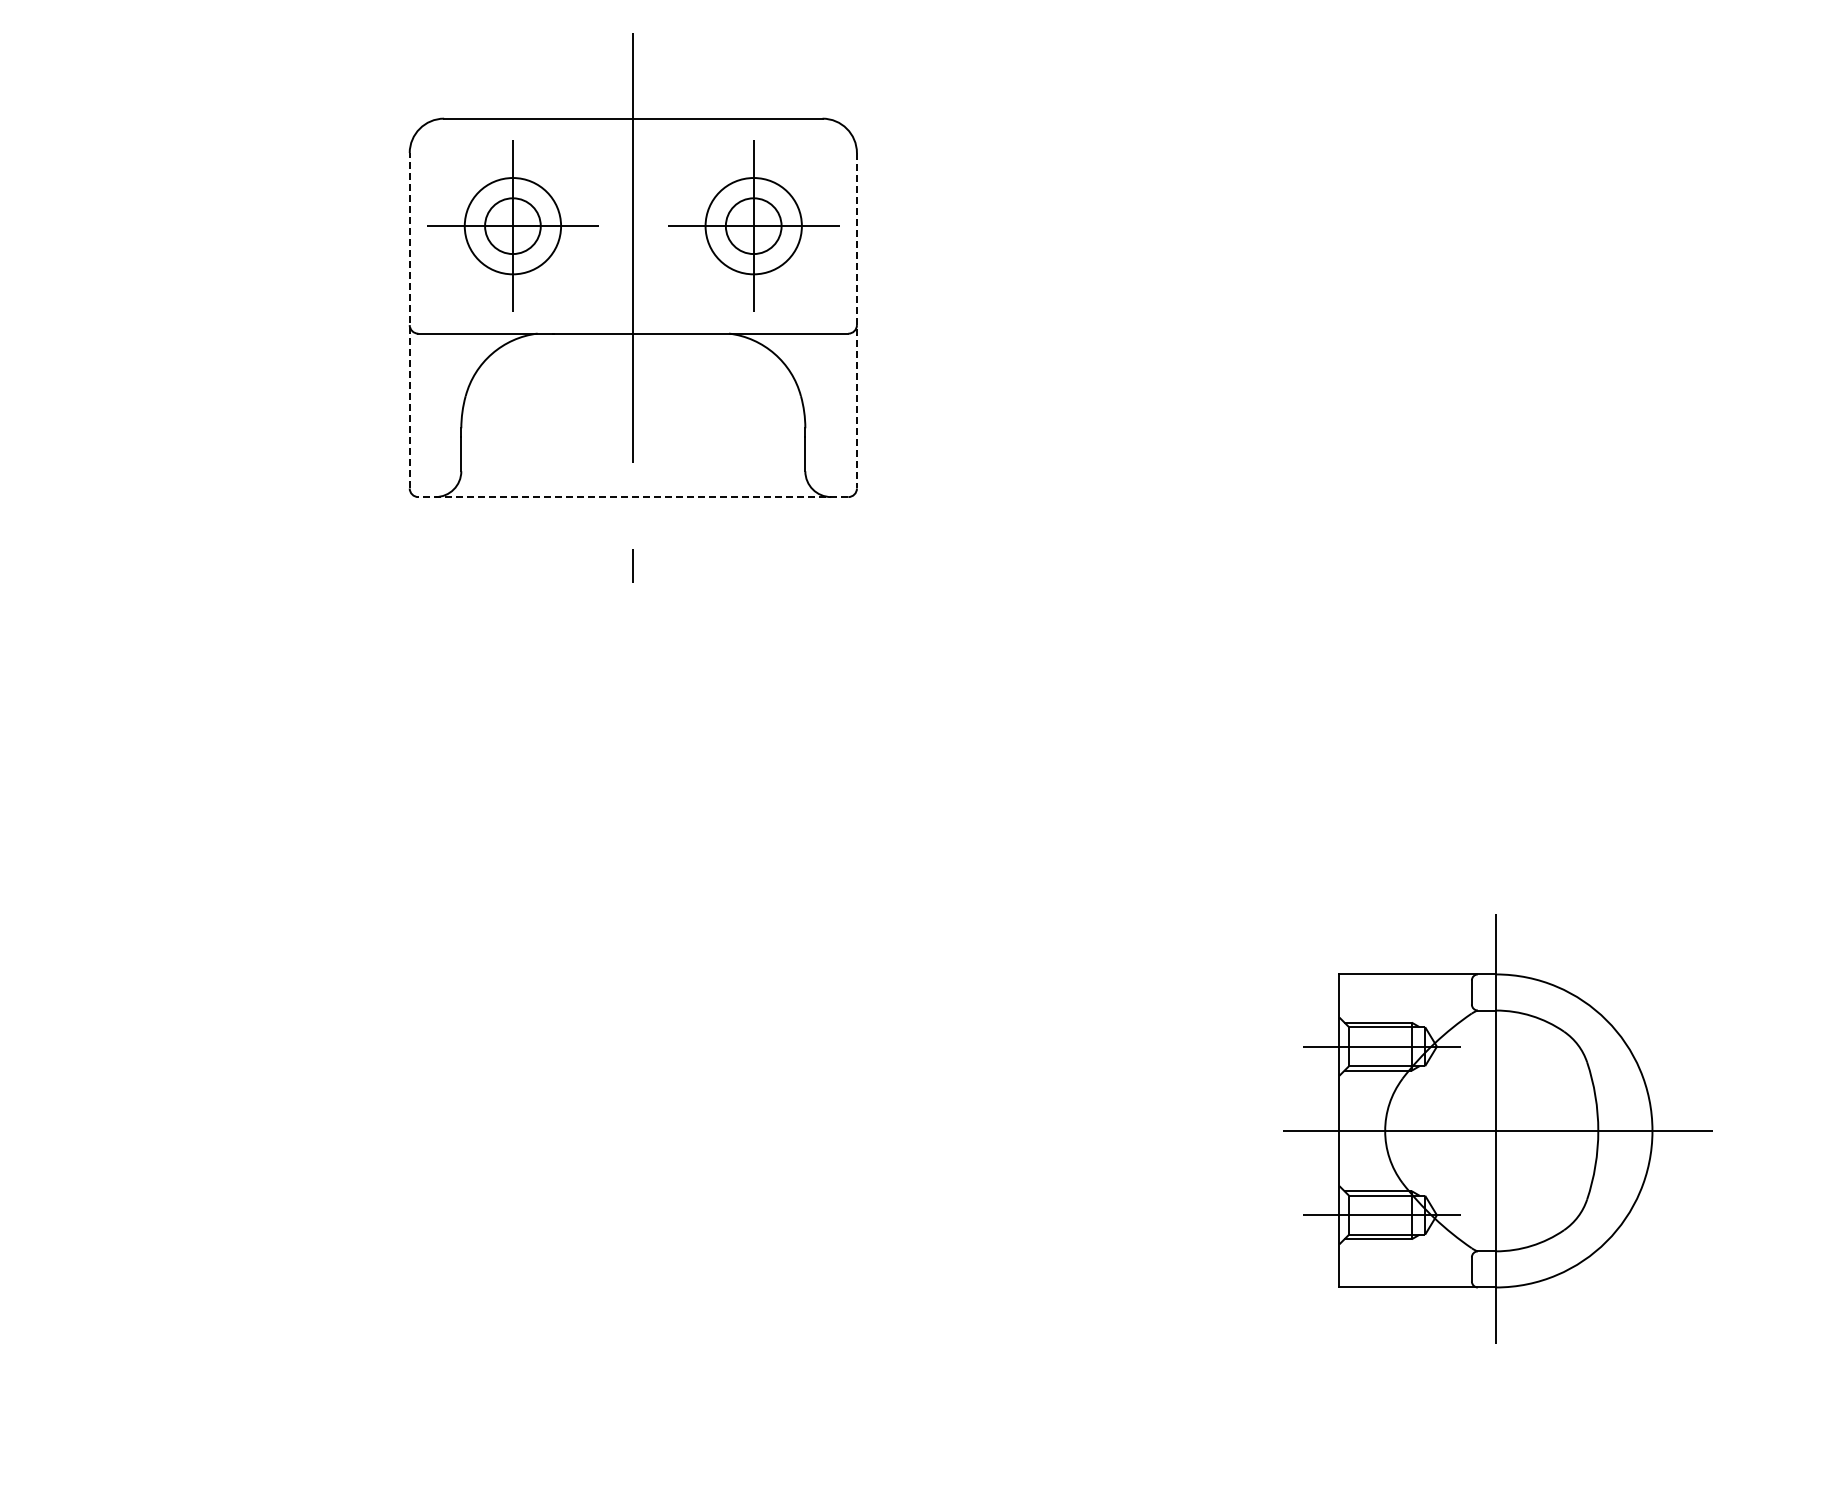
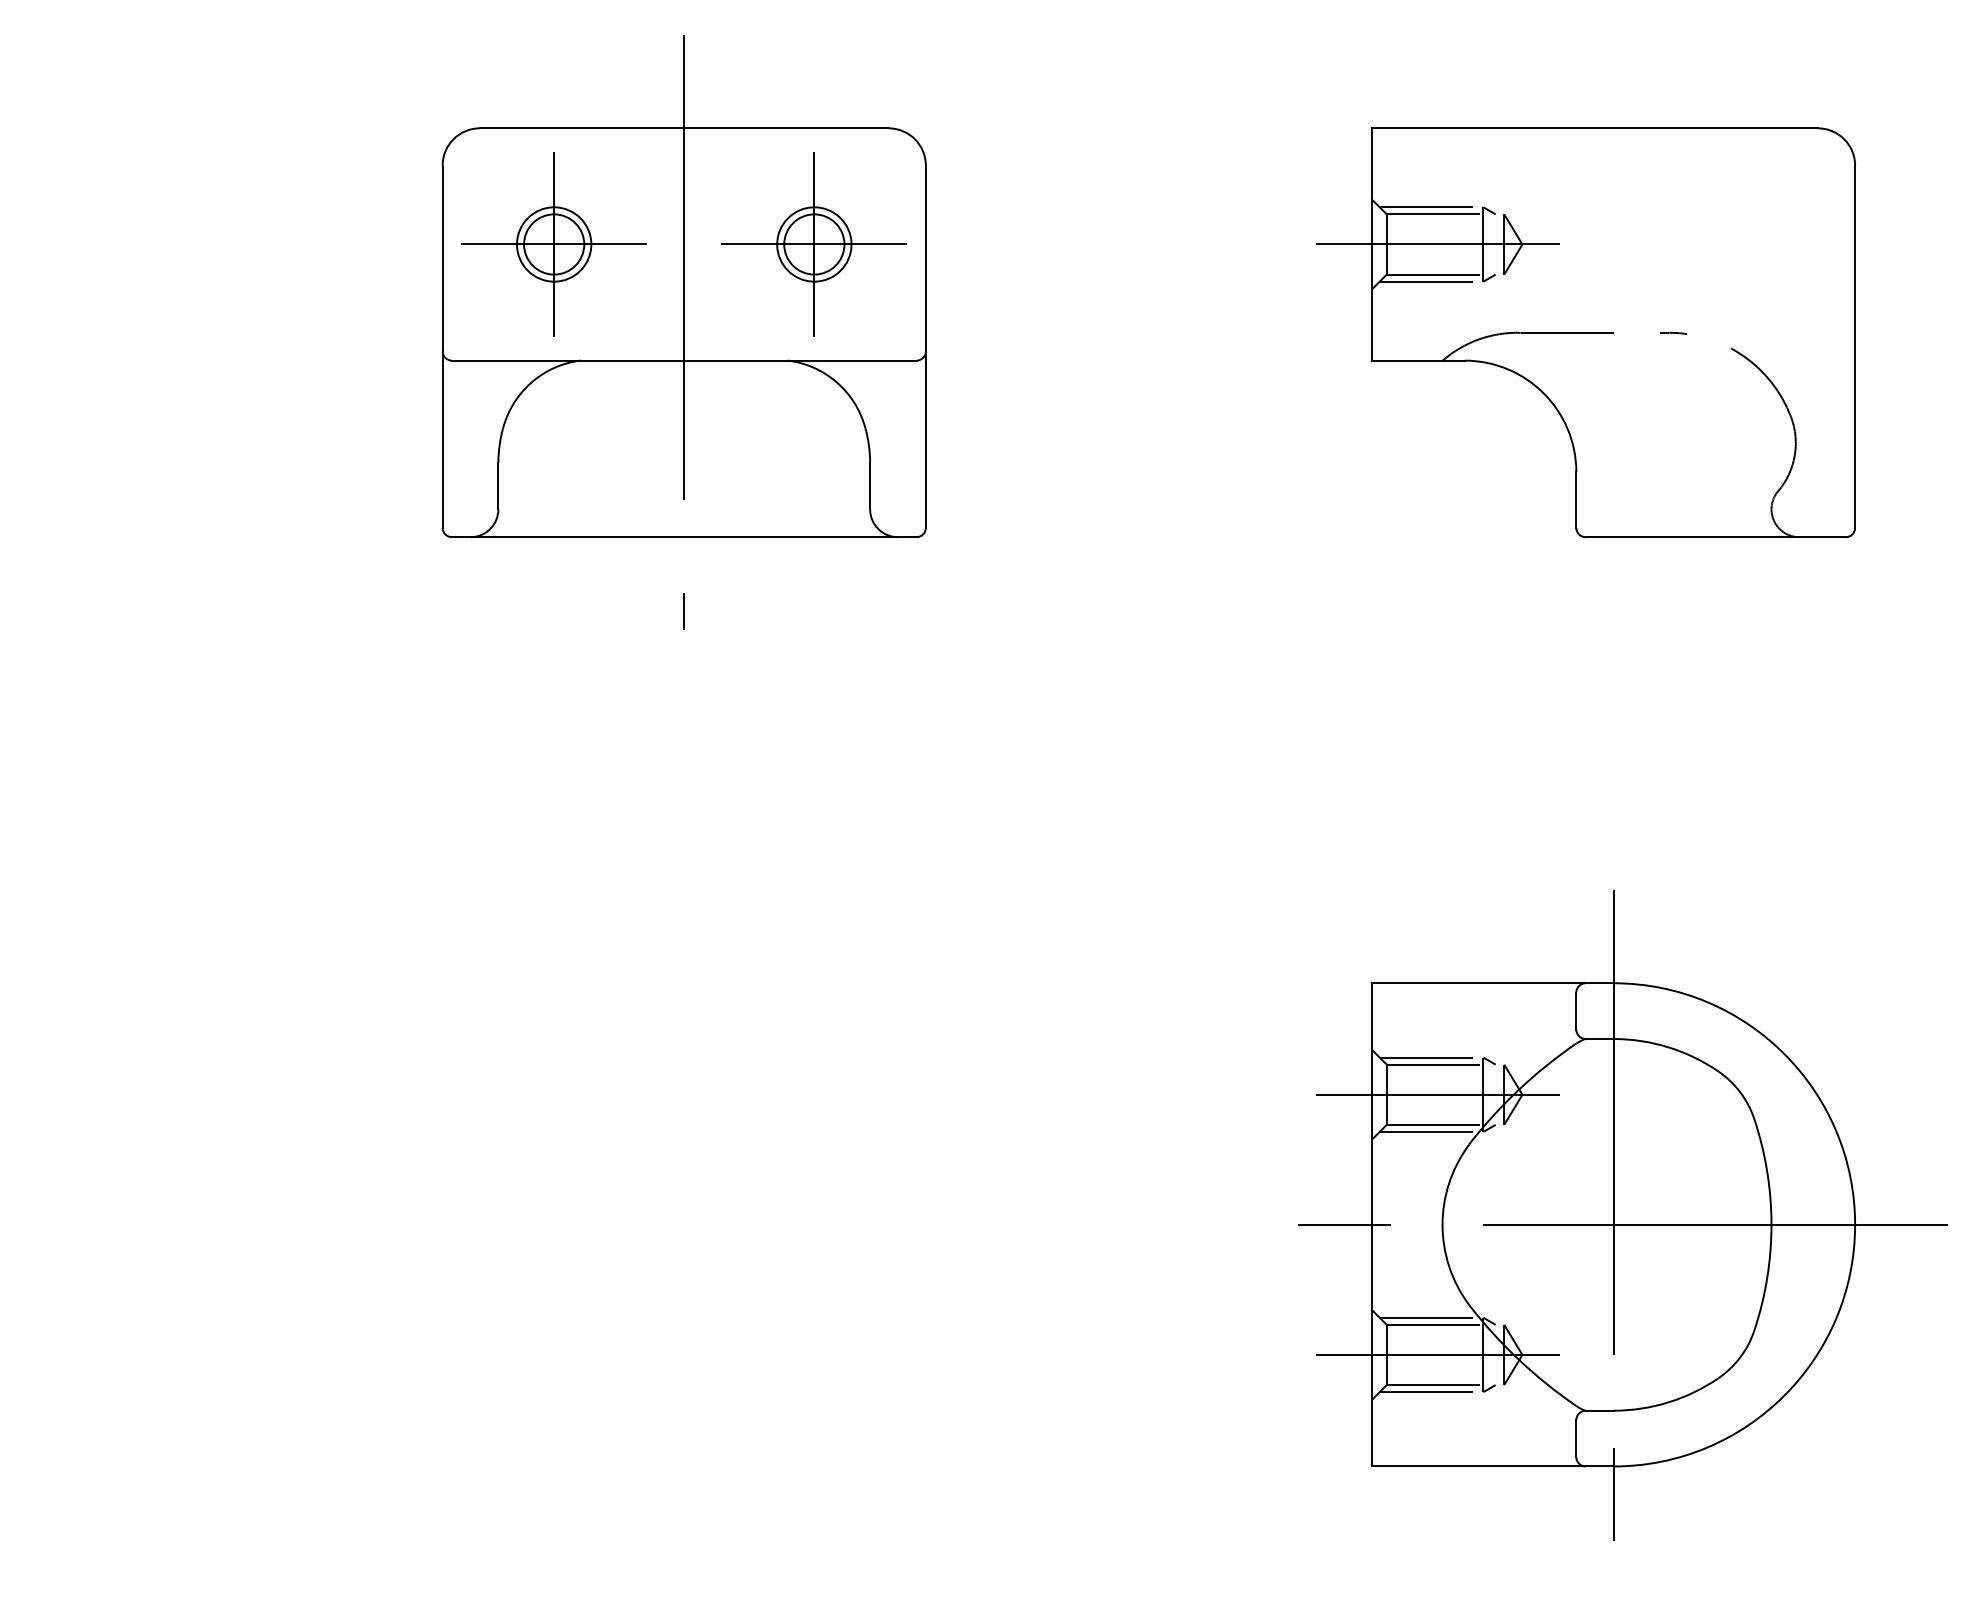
circle: (512, 225) -> (553, 243), size x0.71
circle: (753, 225) -> (814, 243), size x0.71
part: (1467, 307) -> (1585, 332), added
line: (409, 320) -> (442, 346), dashed -> solid
line: (856, 320) -> (925, 346), dashed -> solid
line: (632, 497) -> (683, 537), dashed -> solid
part: (1501, 1124) -> (1622, 1215), size x1.43

